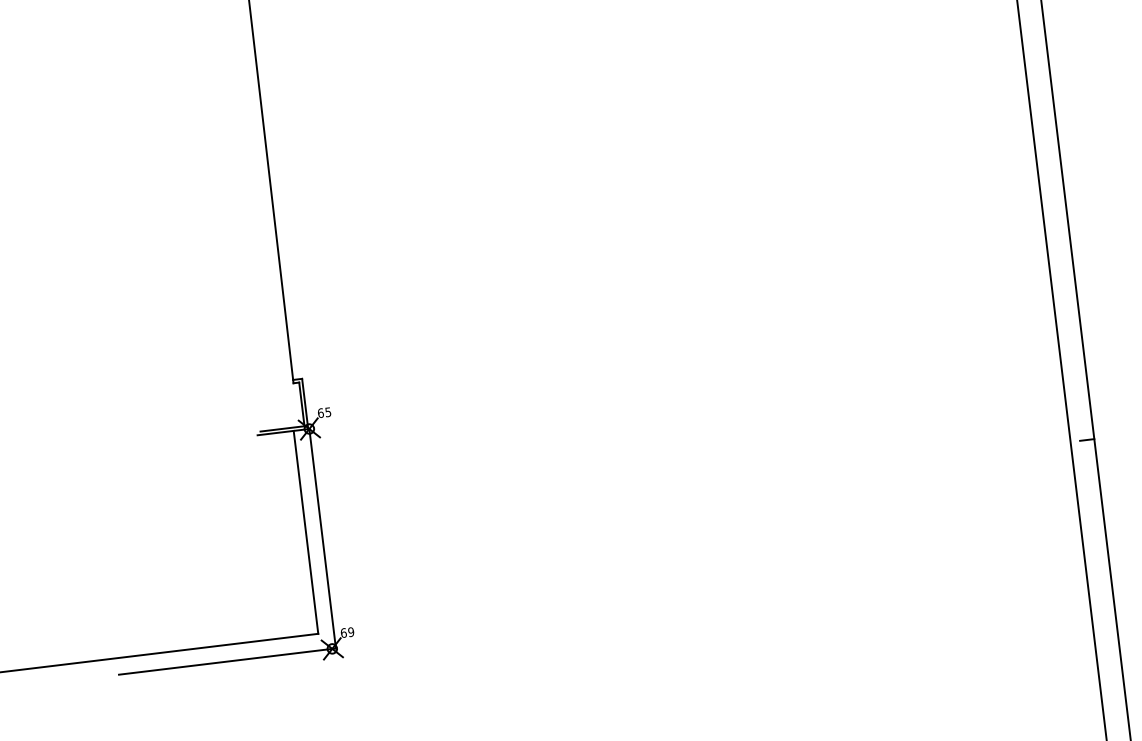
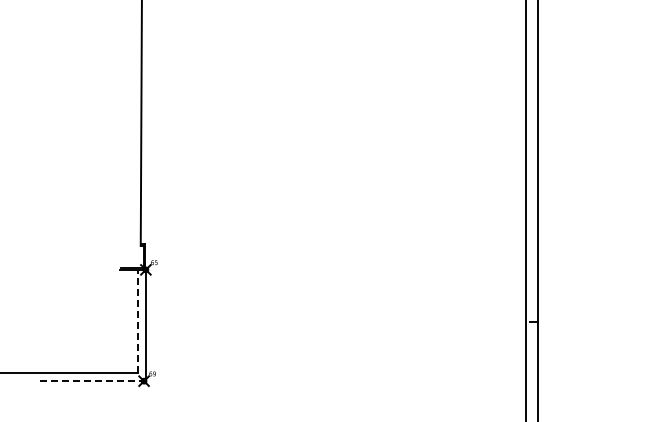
line: (304, 530) -> (137, 320), solid -> dashed
line: (226, 662) -> (90, 381), solid -> dashed

